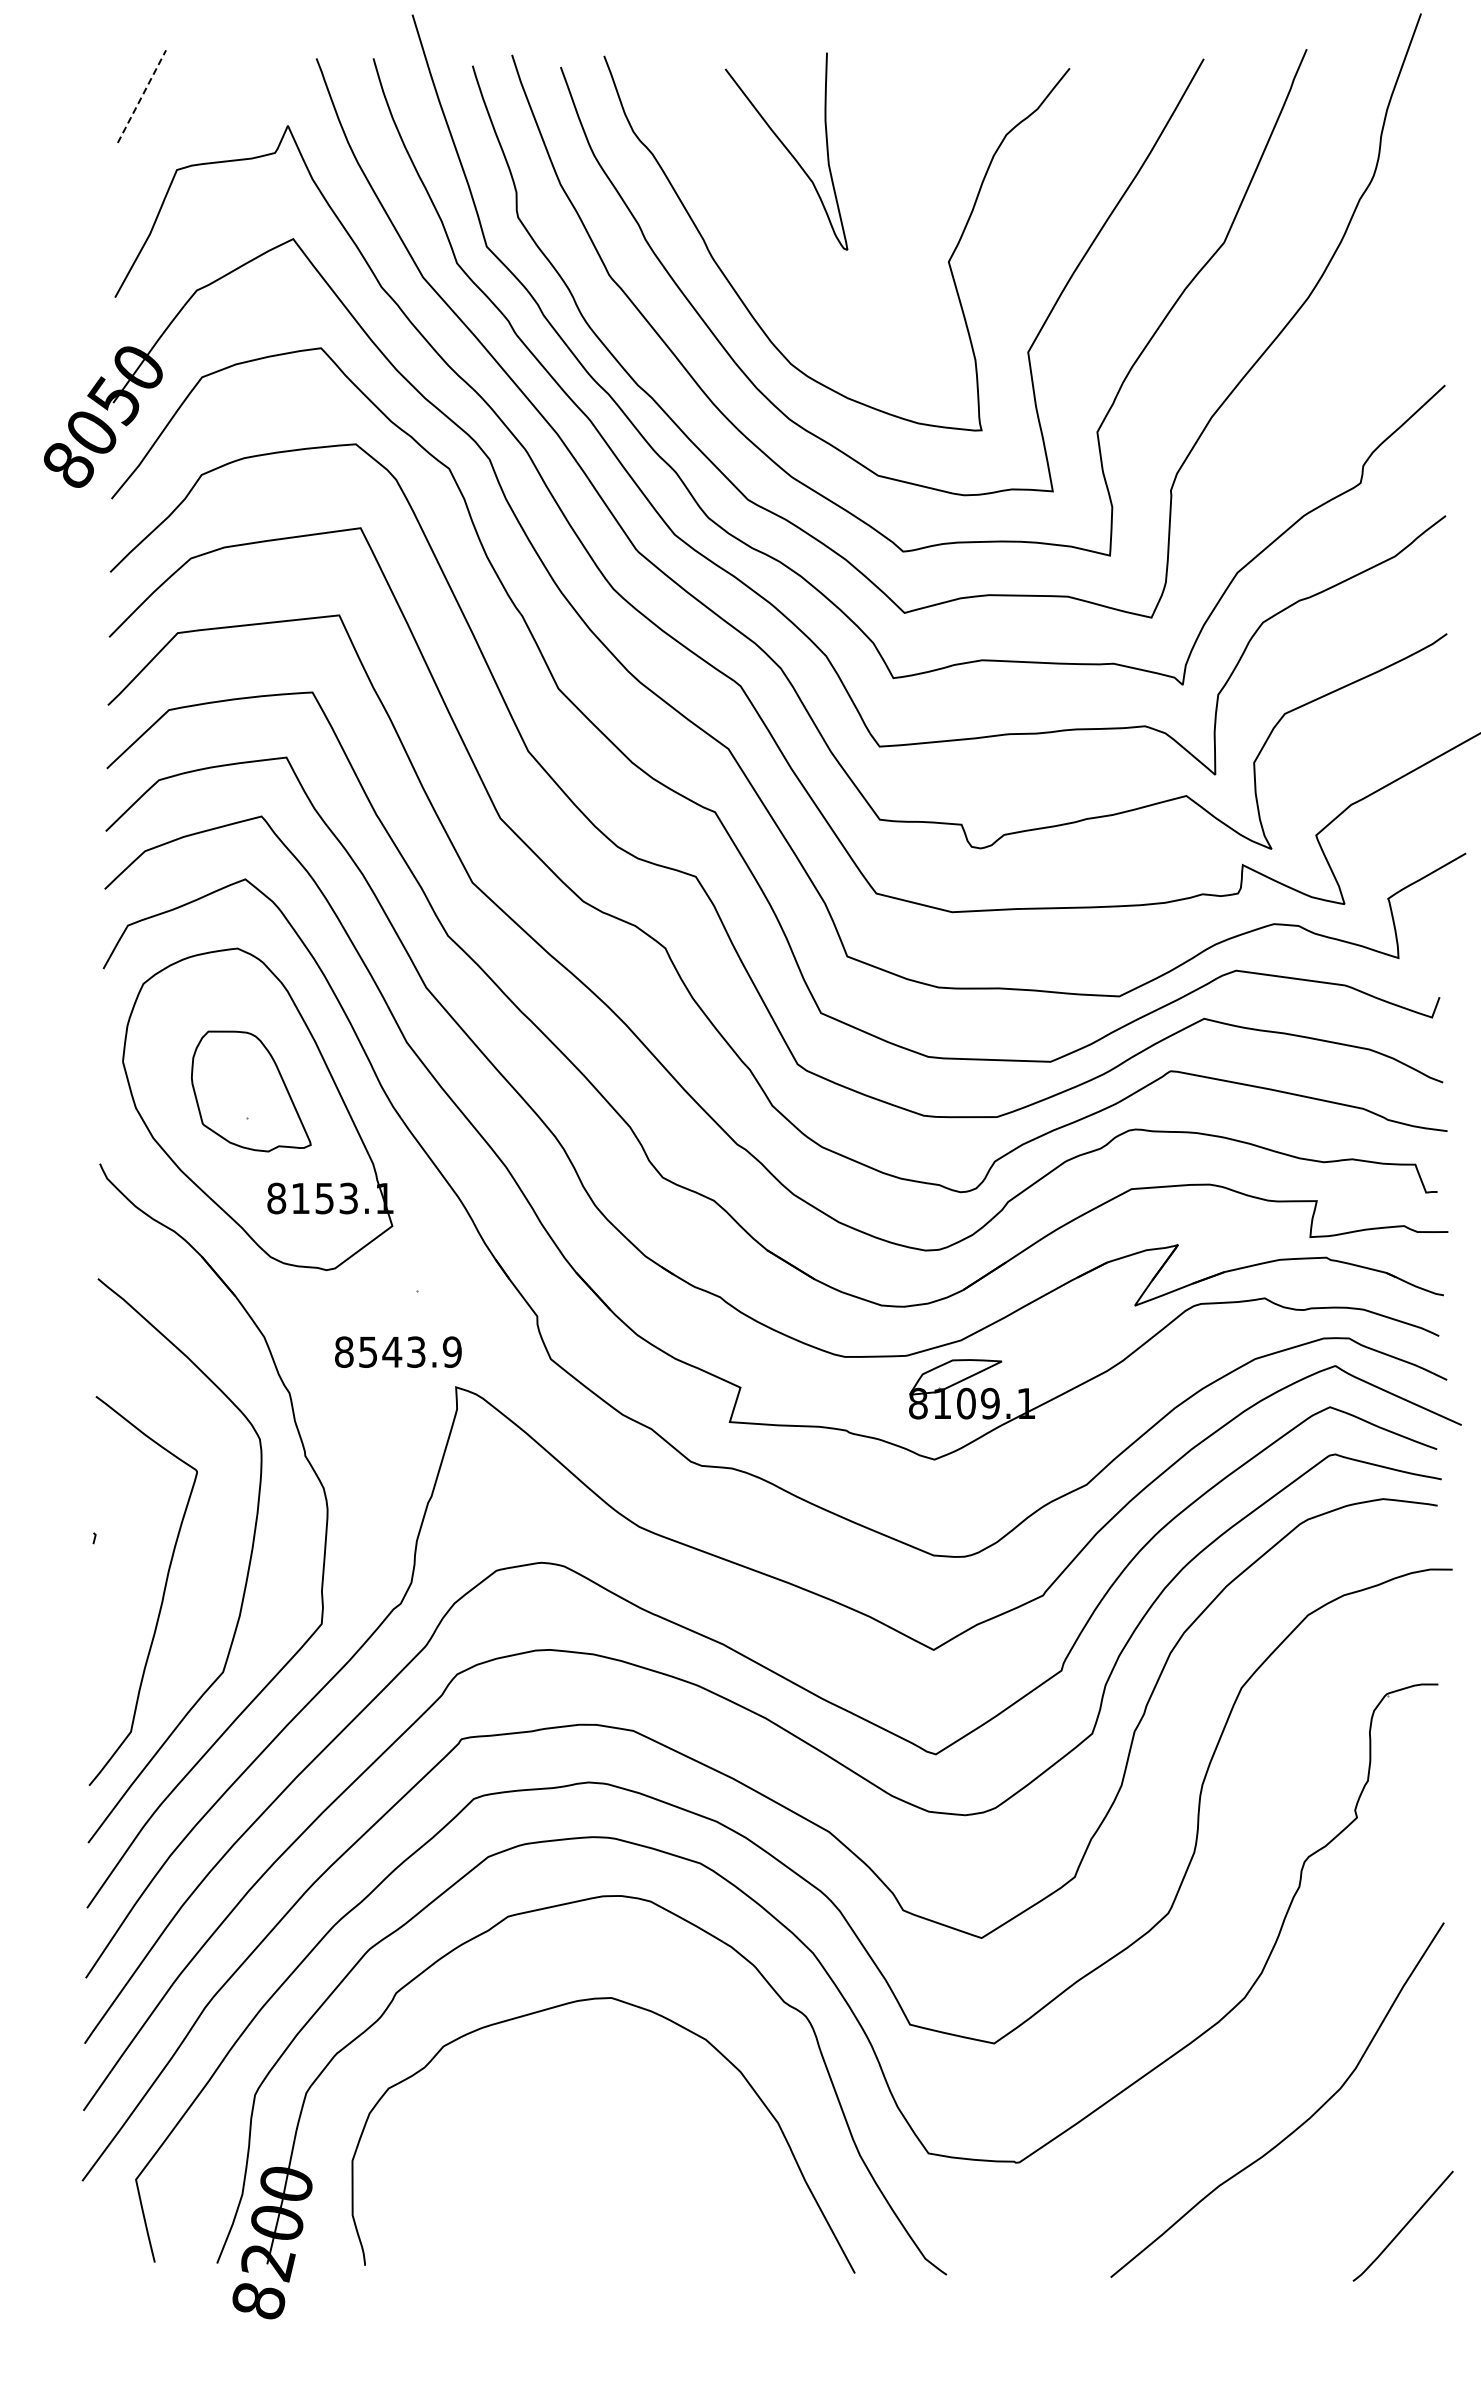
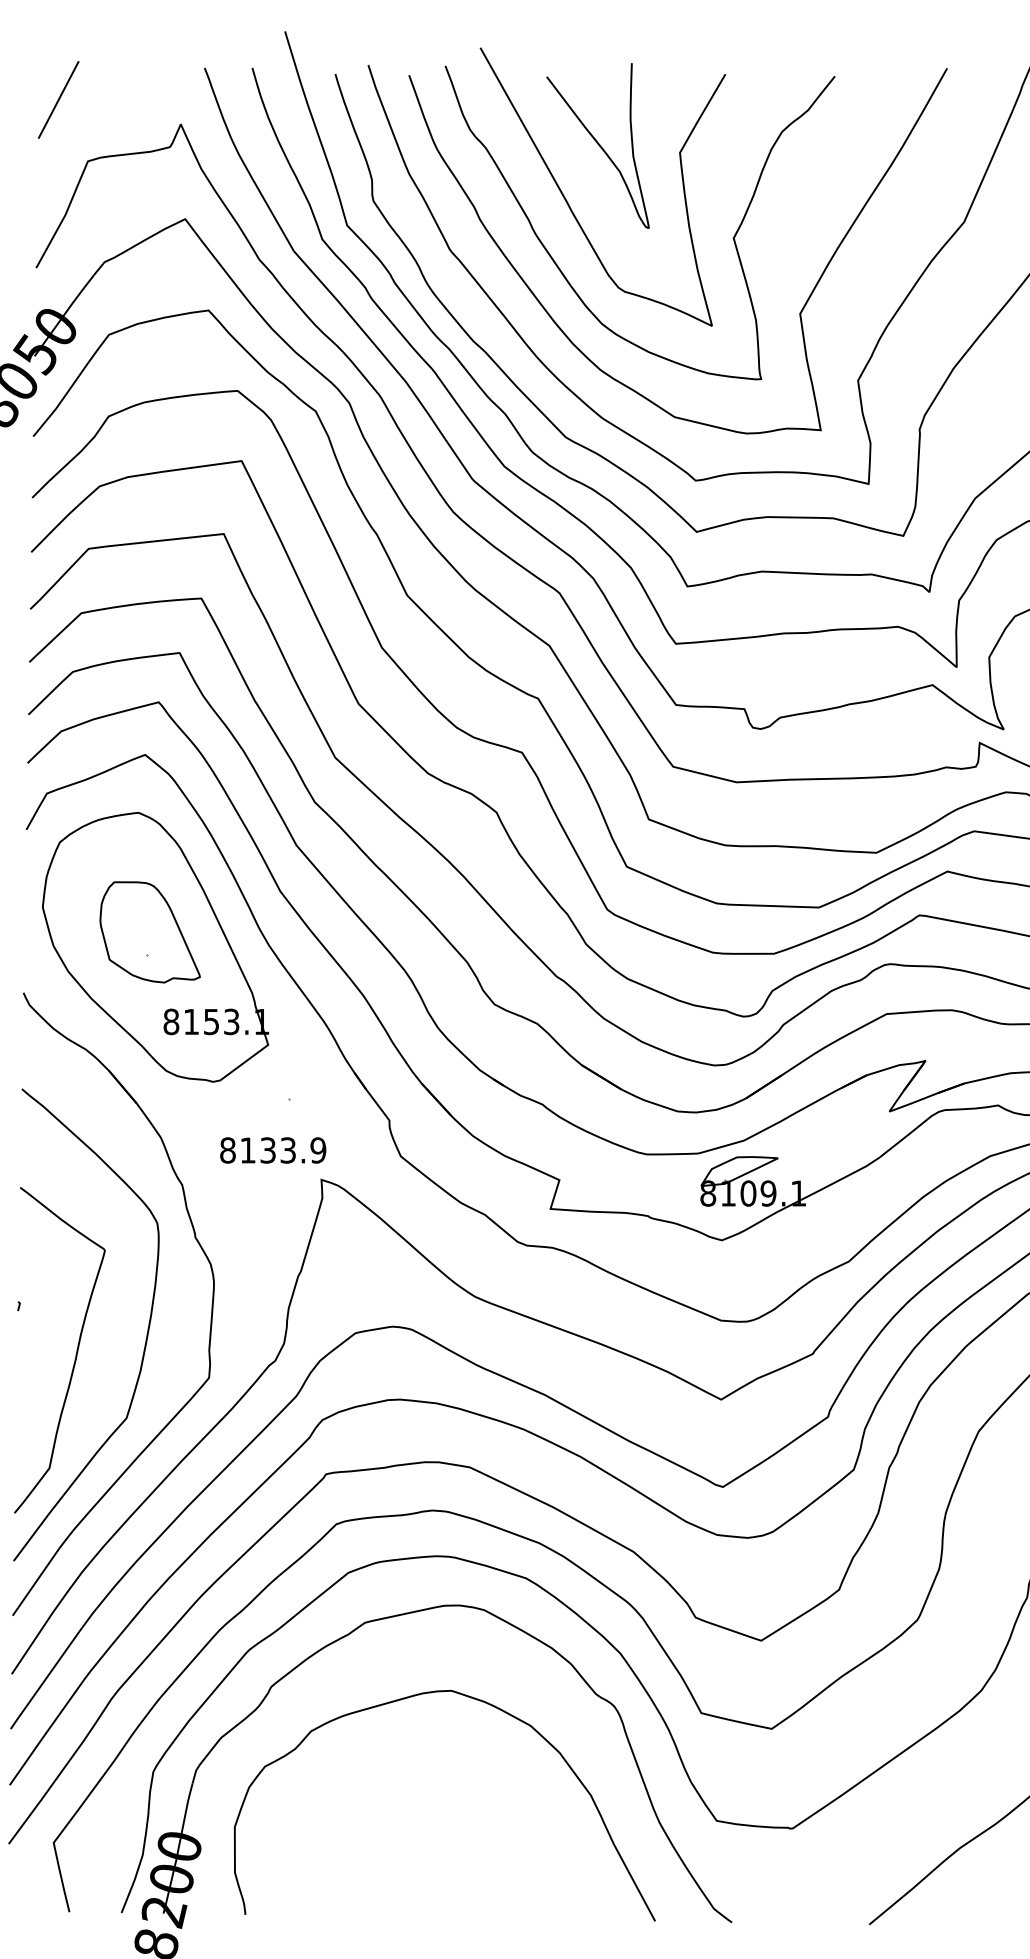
line: (142, 96) -> (59, 99), dashed -> solid
curve: (751, 220) -> (568, 203), added
text: (380, 1351) -> (258, 1149), 8543.9 -> 8133.9

